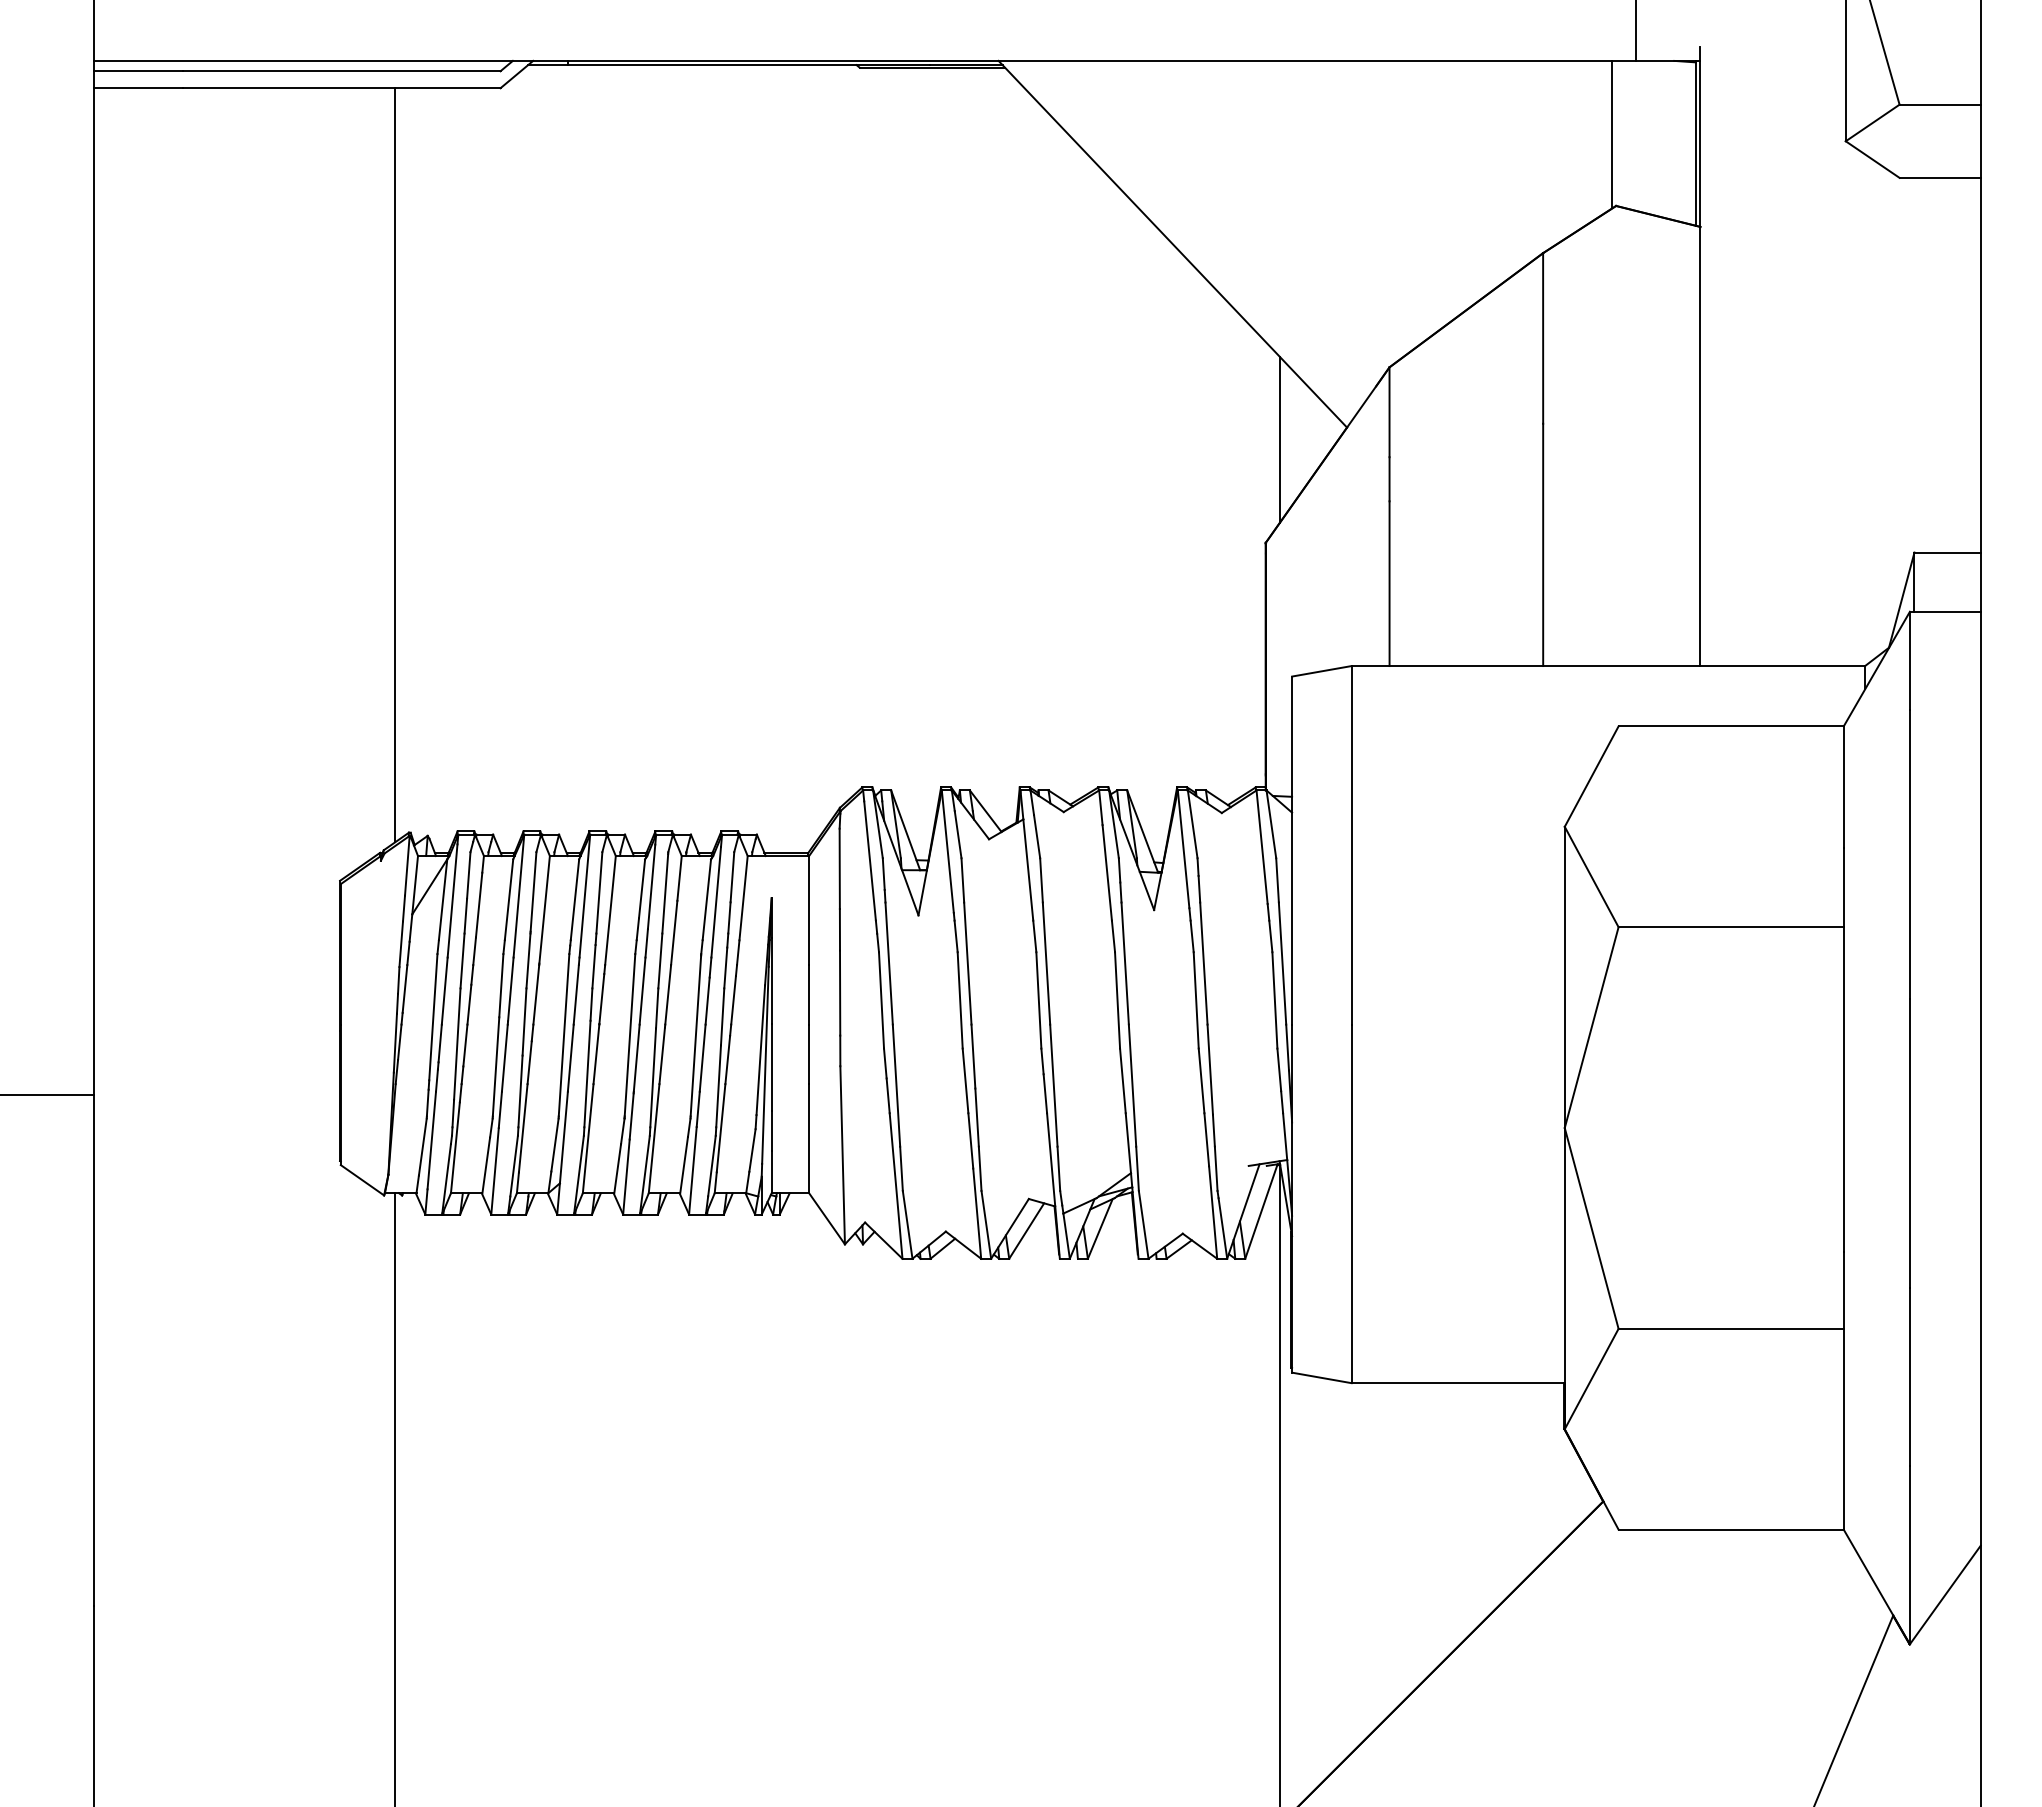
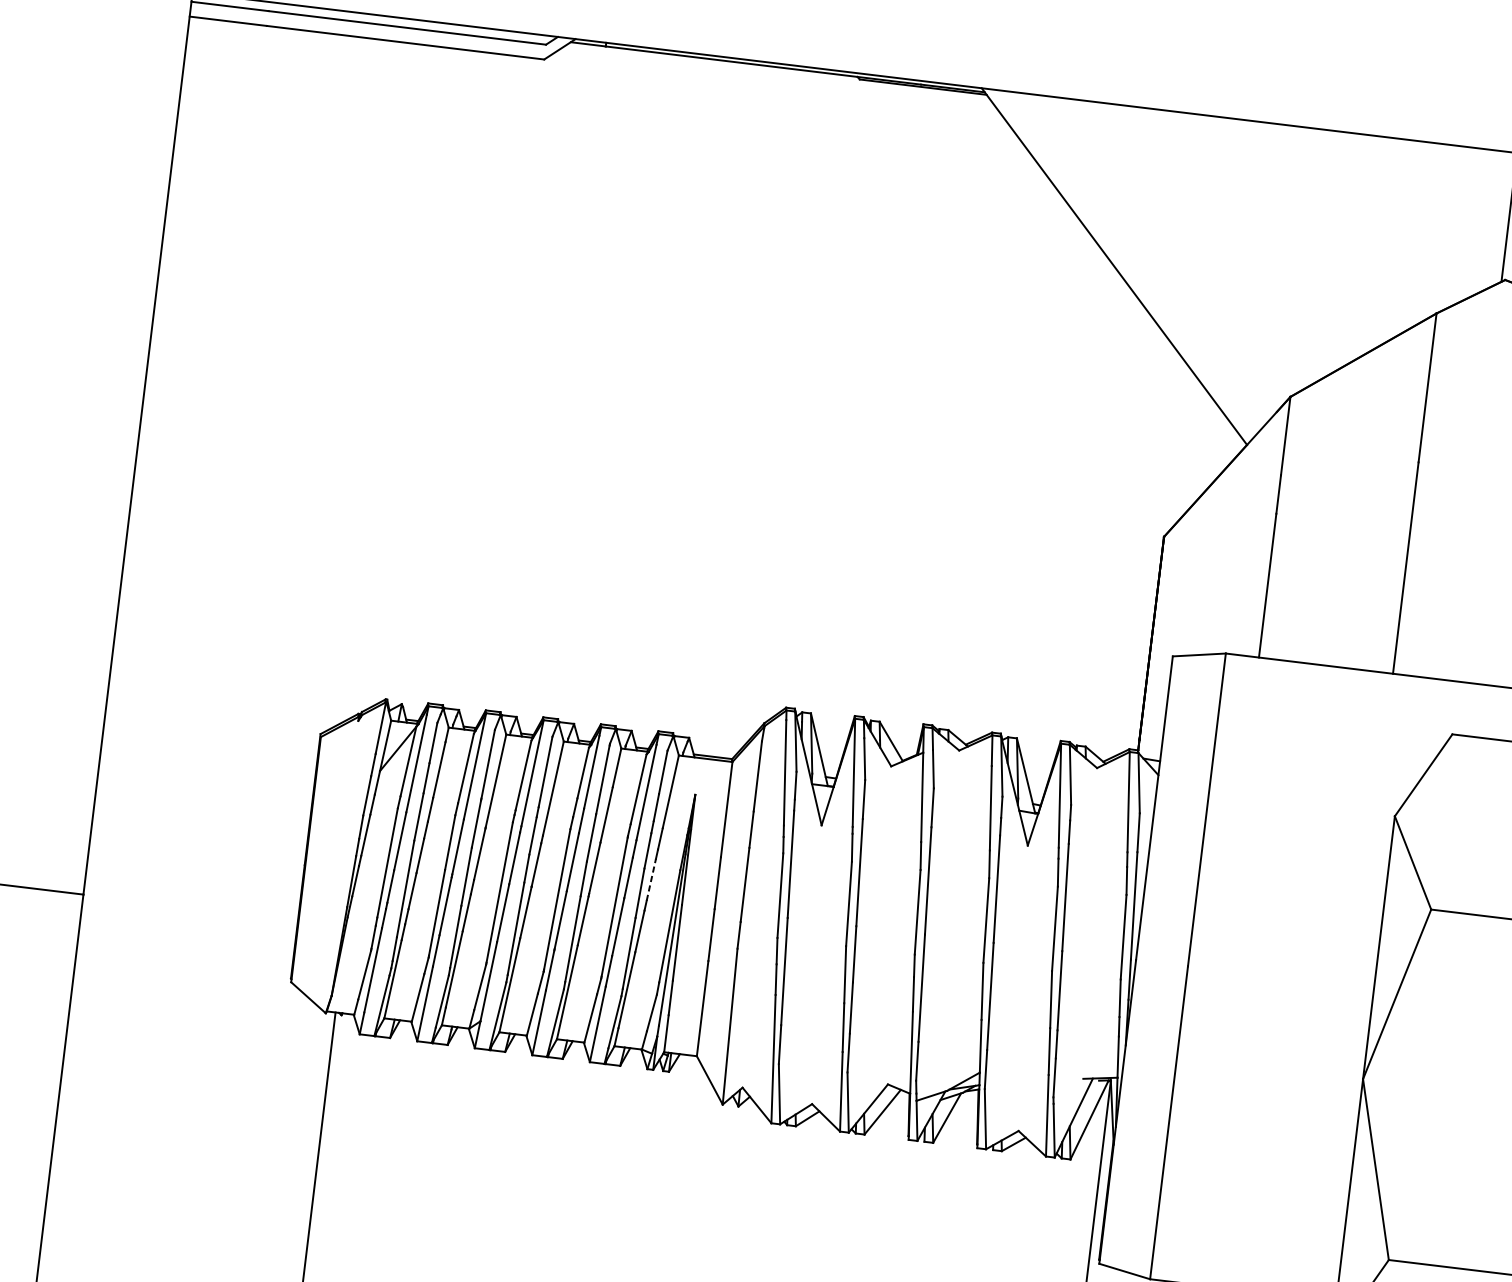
line: (1280, 439) -> (1187, 448), removed
line: (395, 465) -> (412, 377), removed
line: (733, 999) -> (651, 879), solid -> dashed

